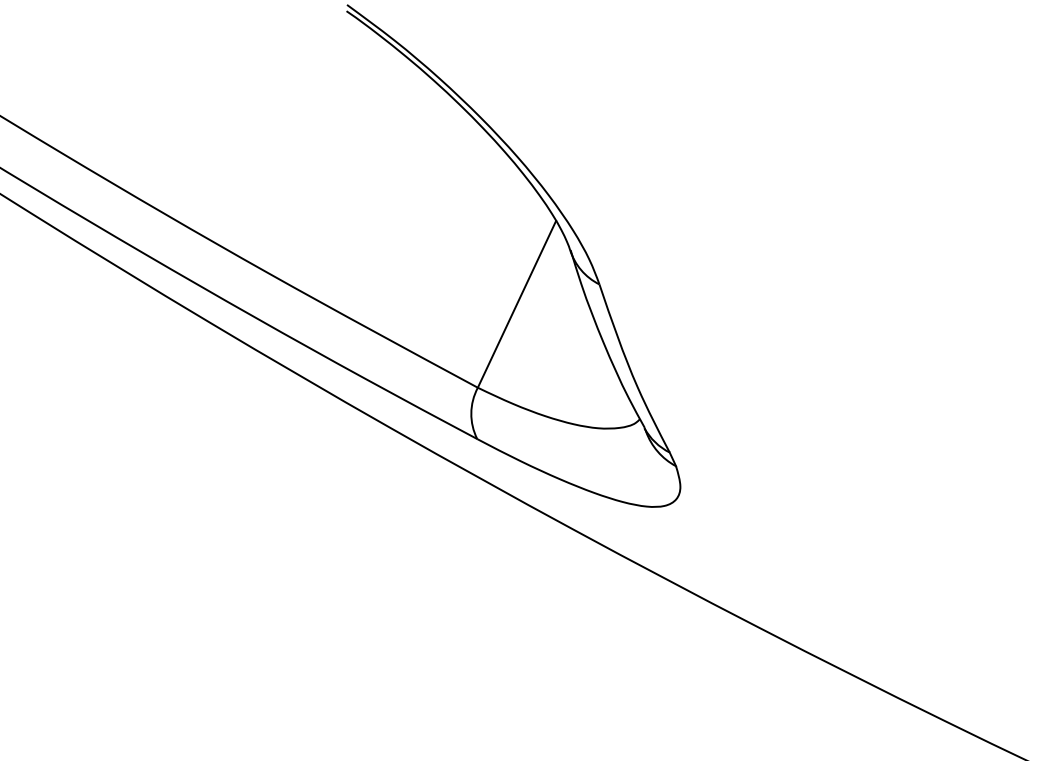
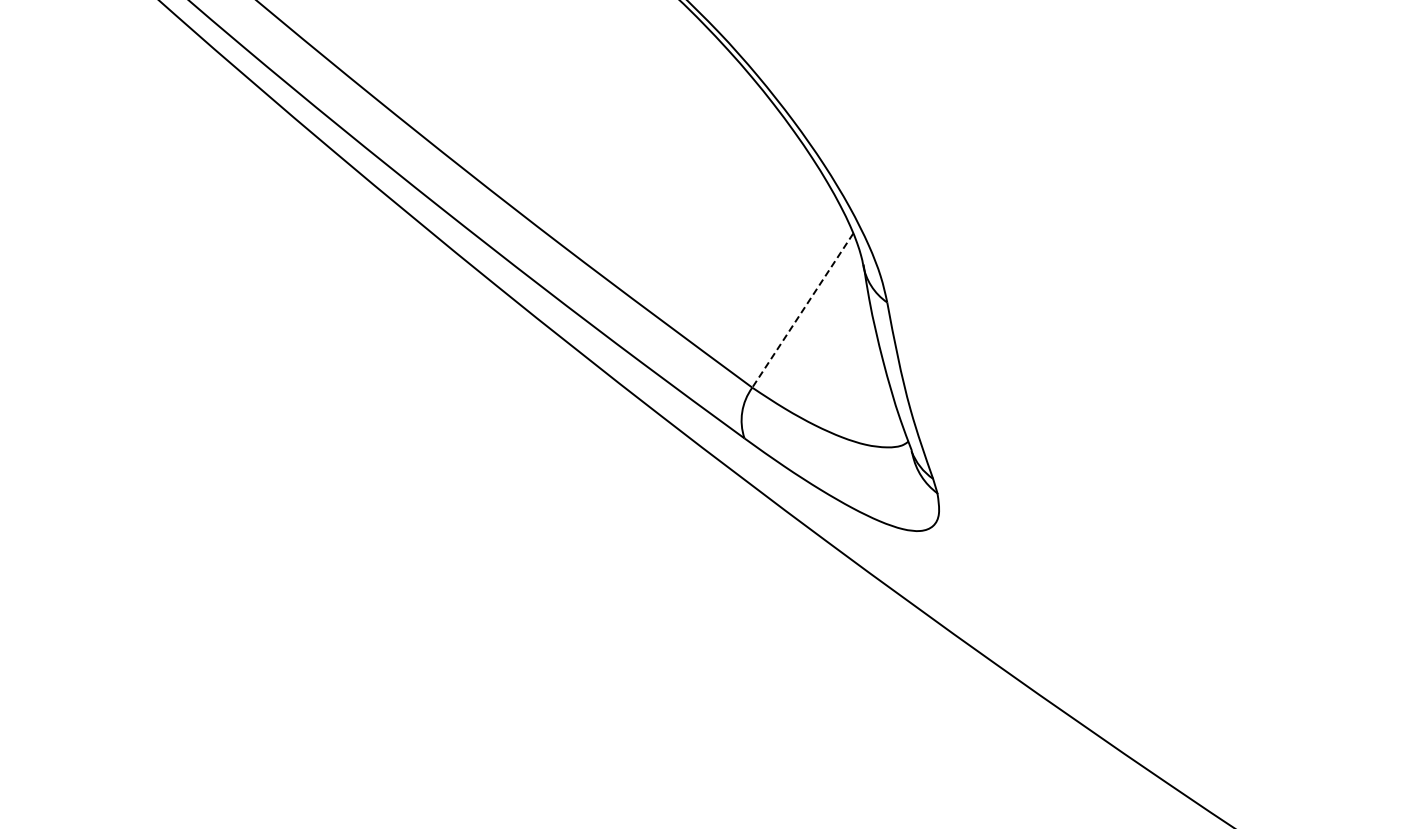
line: (516, 305) -> (802, 311), solid -> dashed

